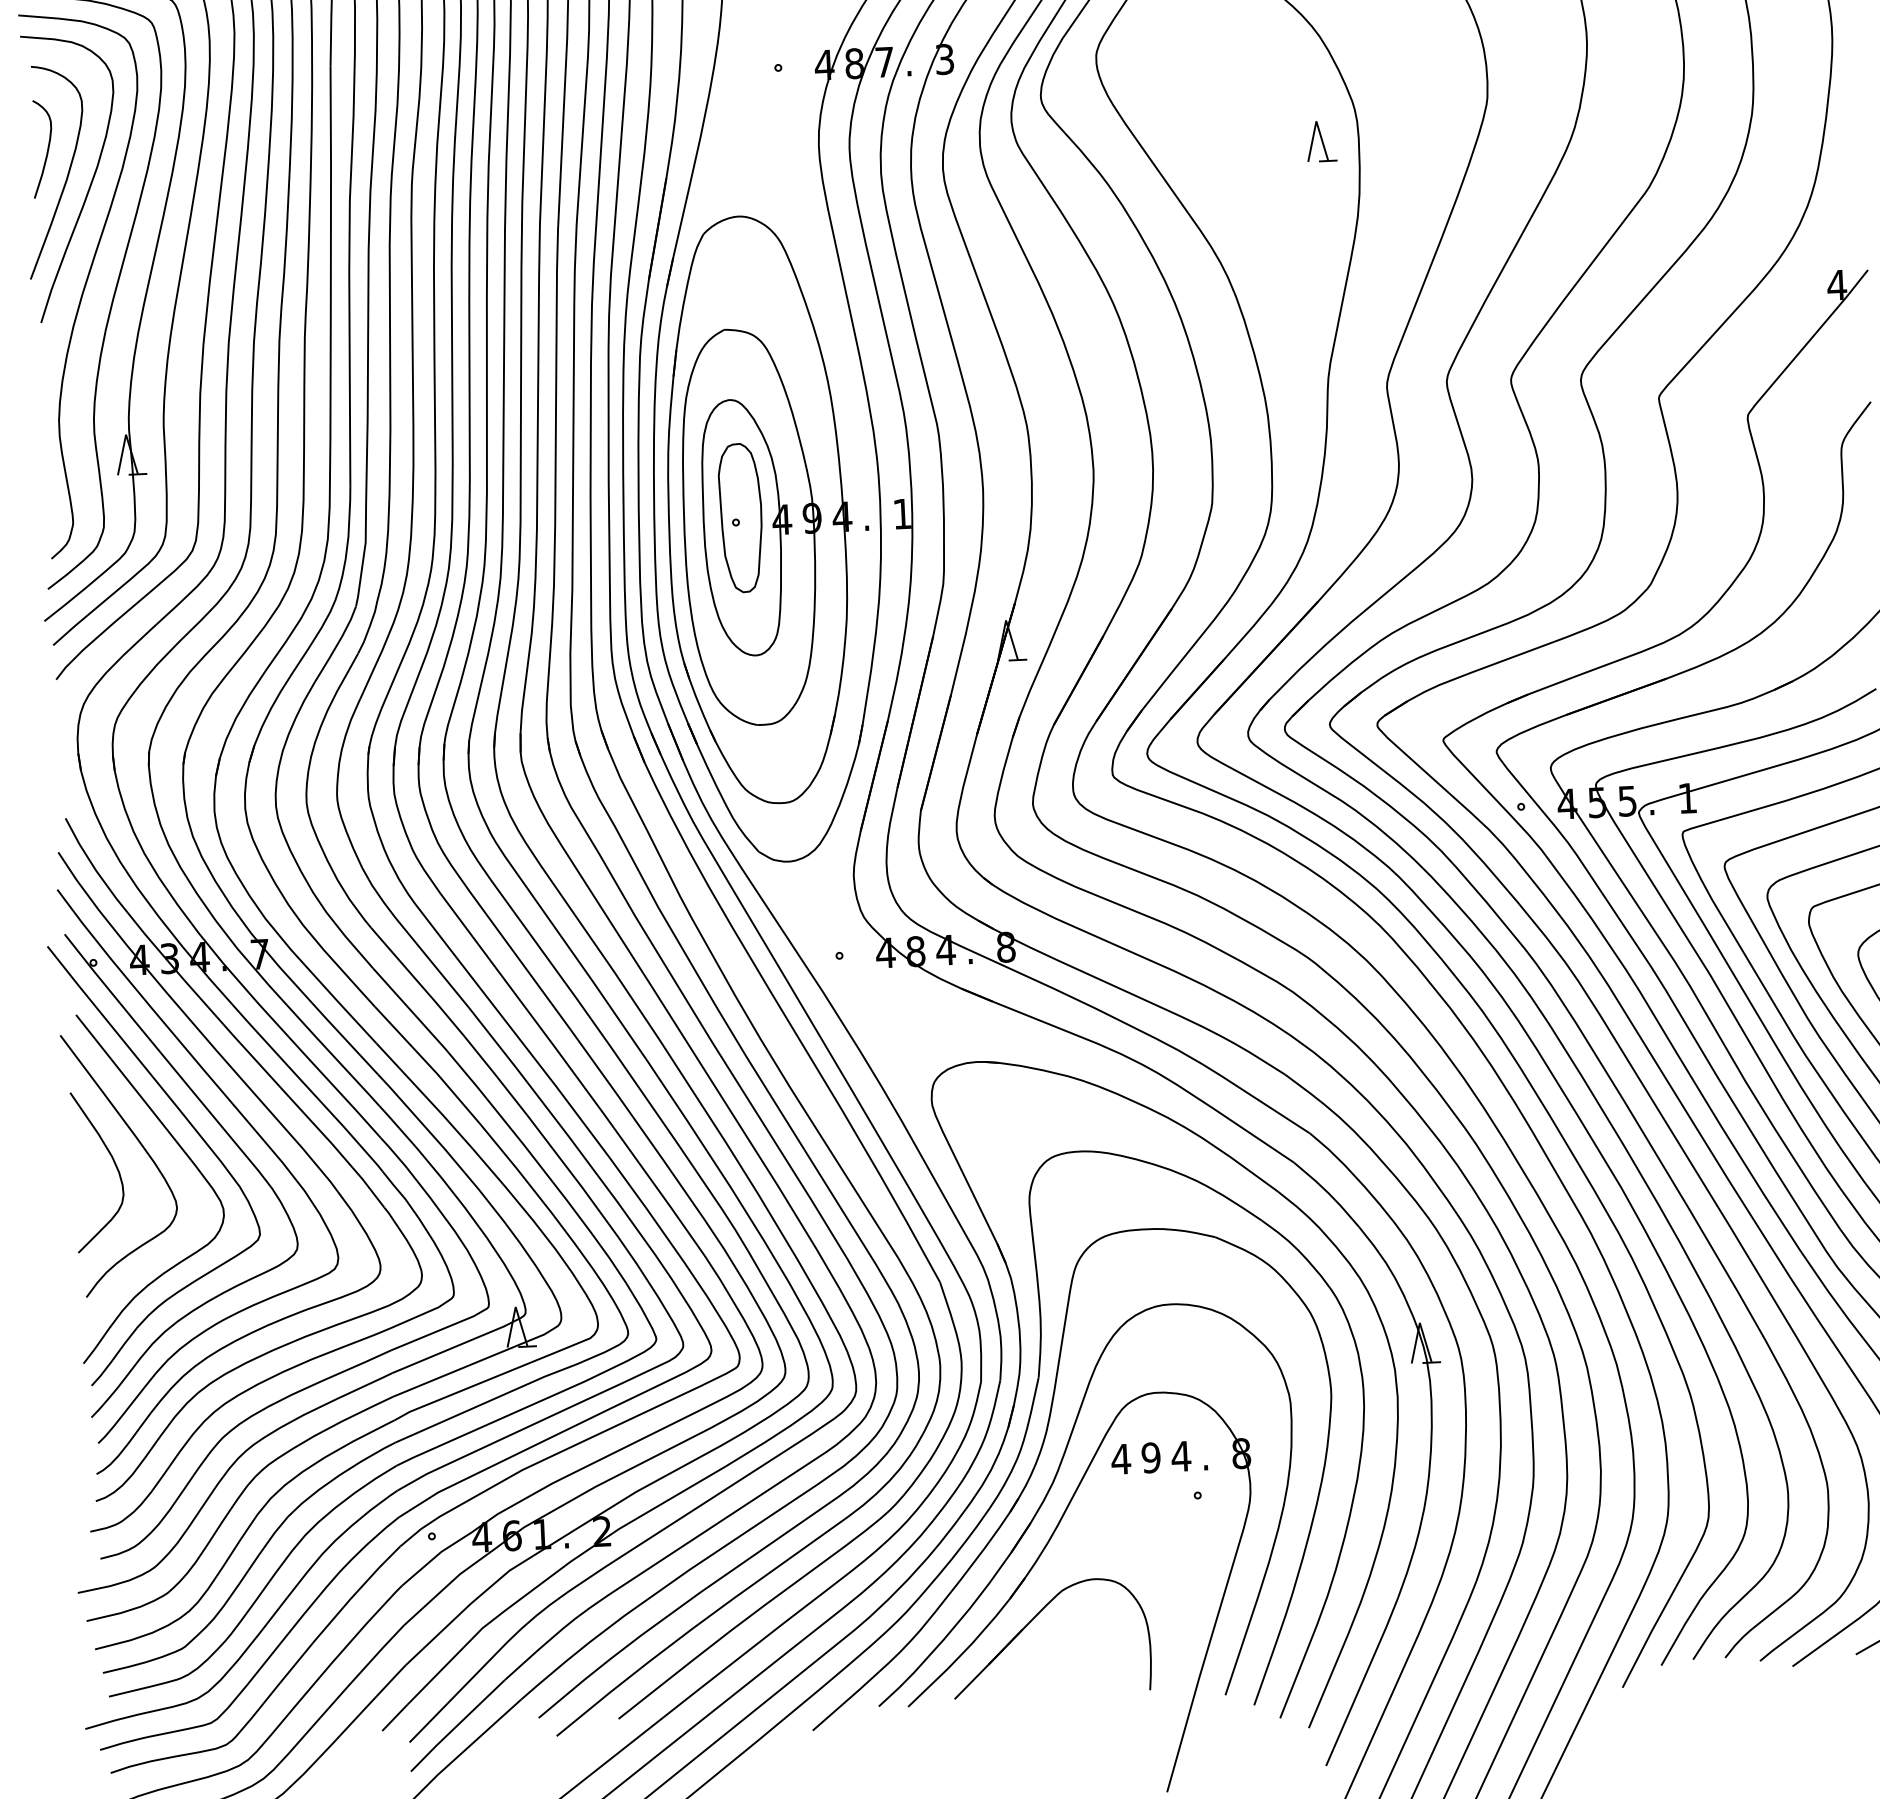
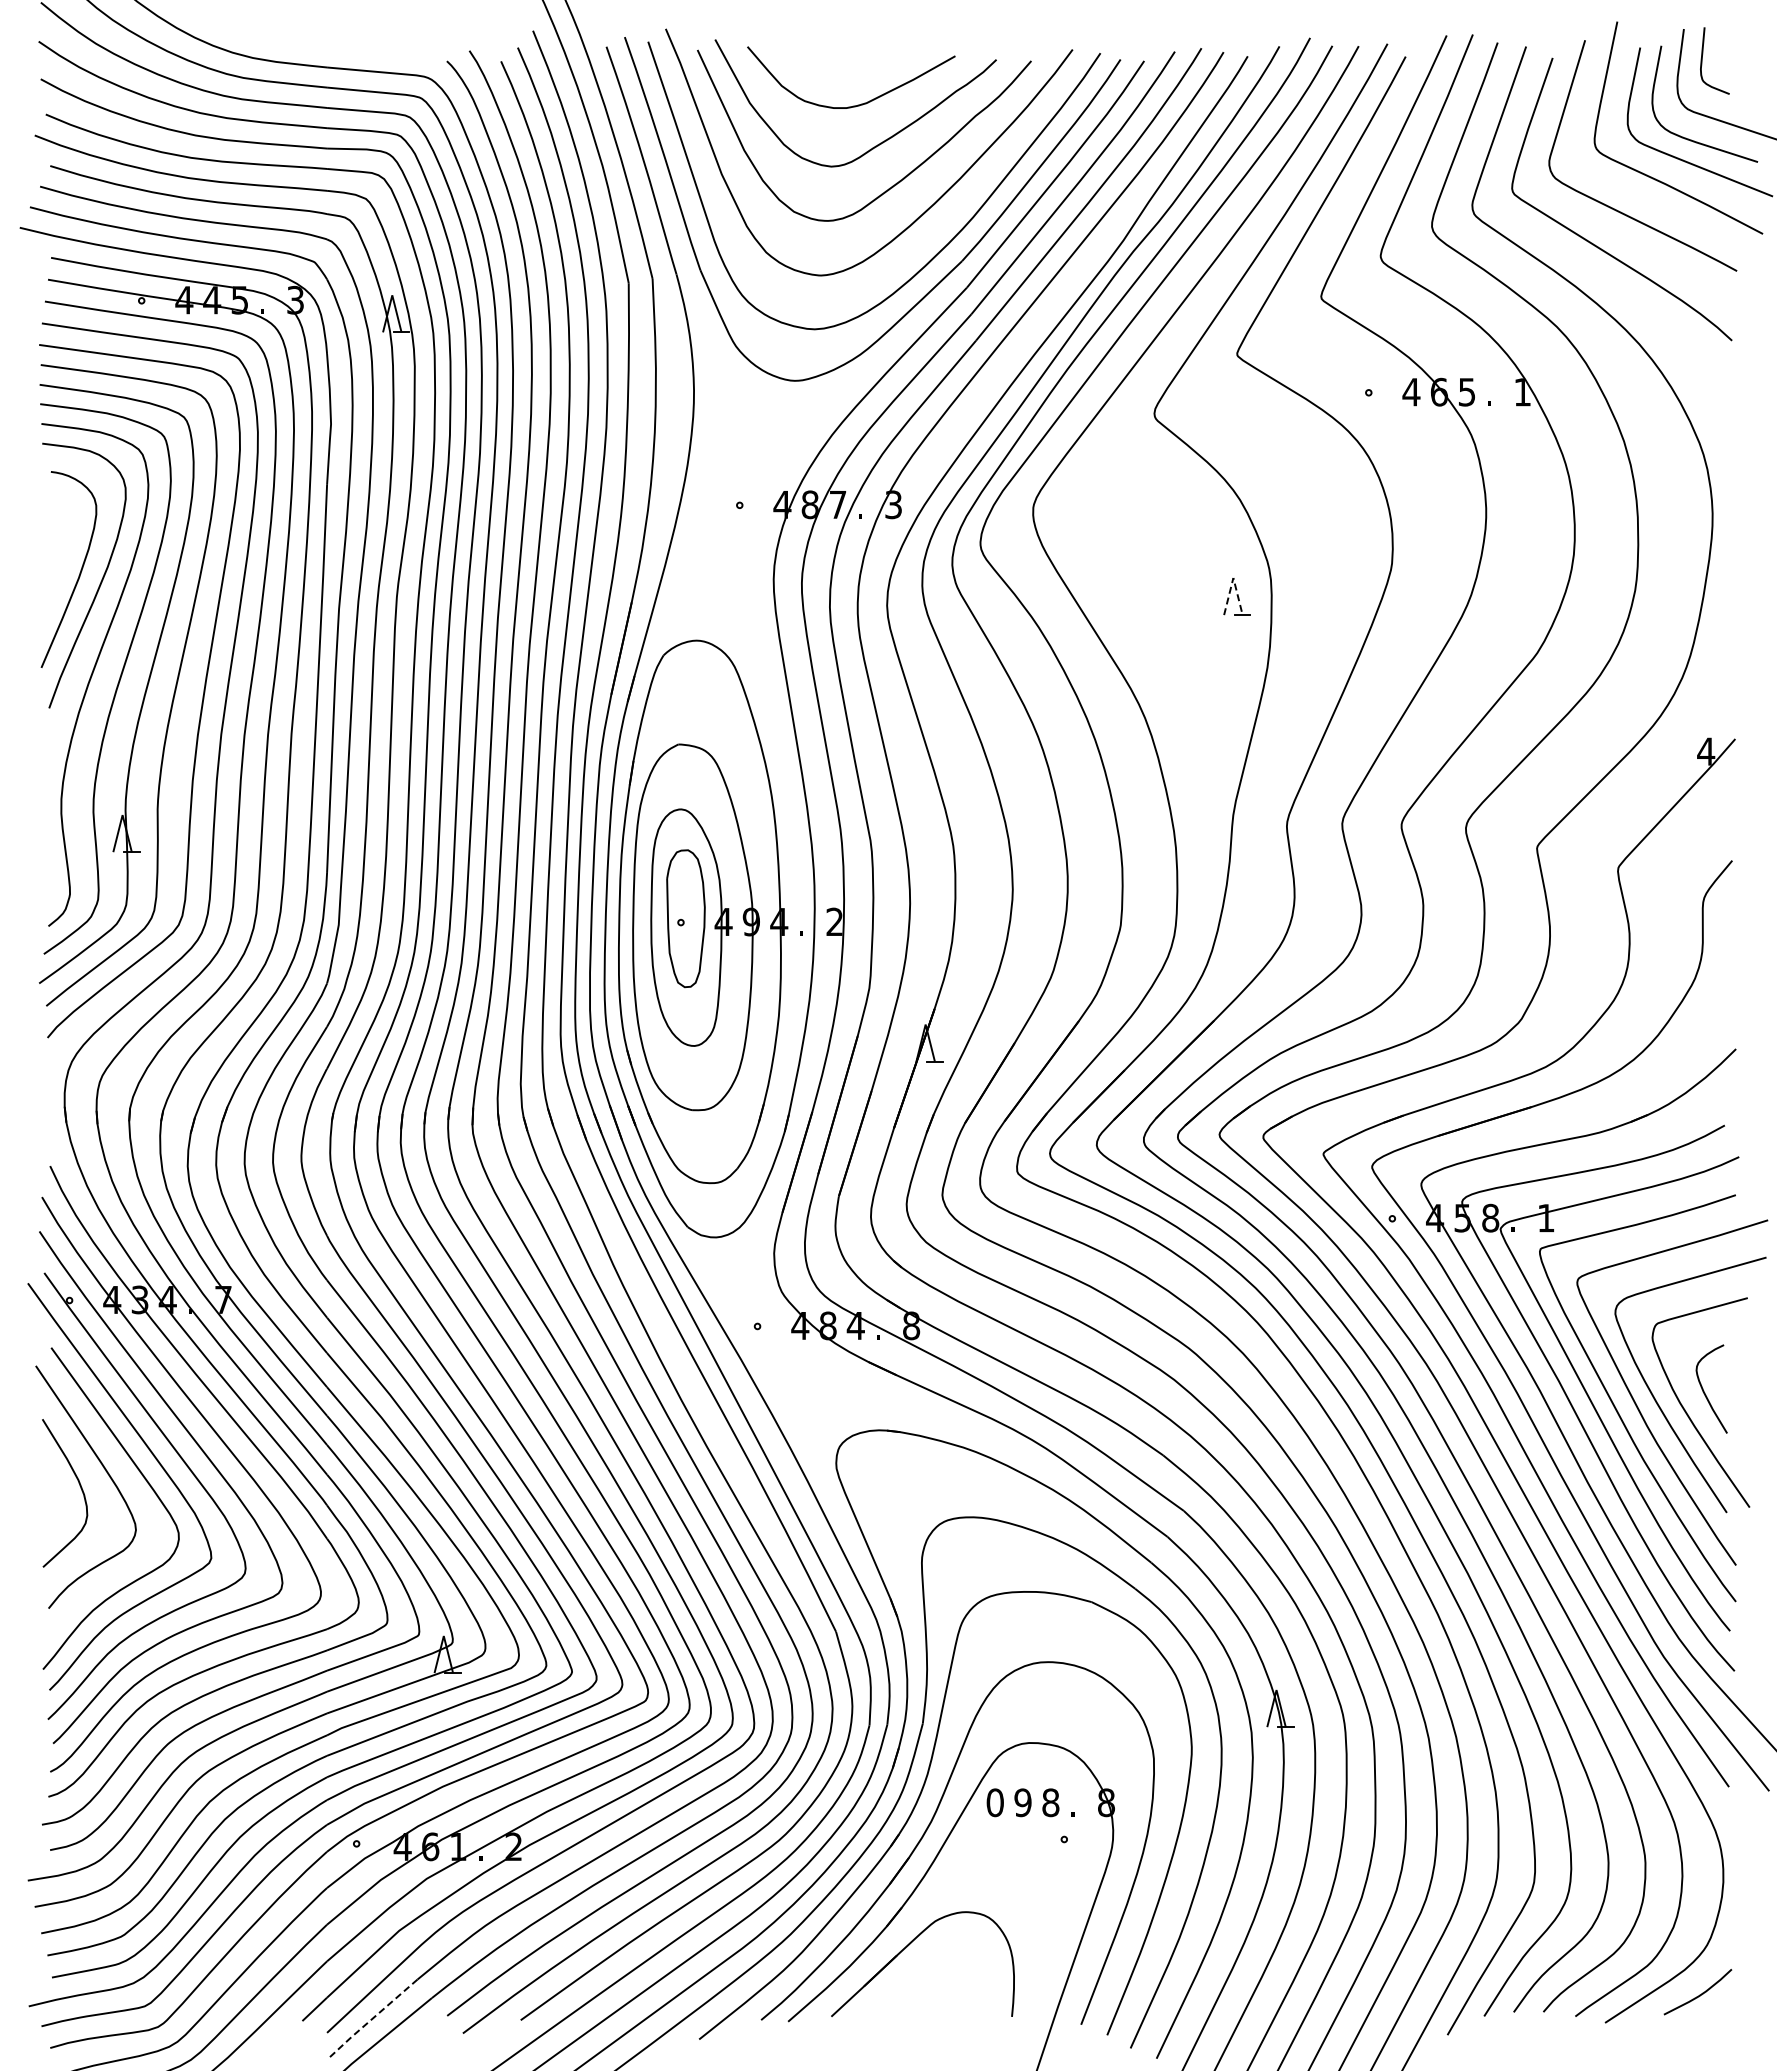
line: (1316, 121) -> (1233, 578), solid -> dashed
curve: (47, 148) -> (62, 547), removed
text: (902, 513) -> (834, 921), 1 -> 2
text: (1627, 800) -> (1490, 1217), 5 -> 8
text: (1180, 1456) -> (1050, 1802), 4 -> 8
text: (1121, 1458) -> (995, 1802), 4 -> 0
line: (456, 1725) -> (371, 2019), solid -> dashed

